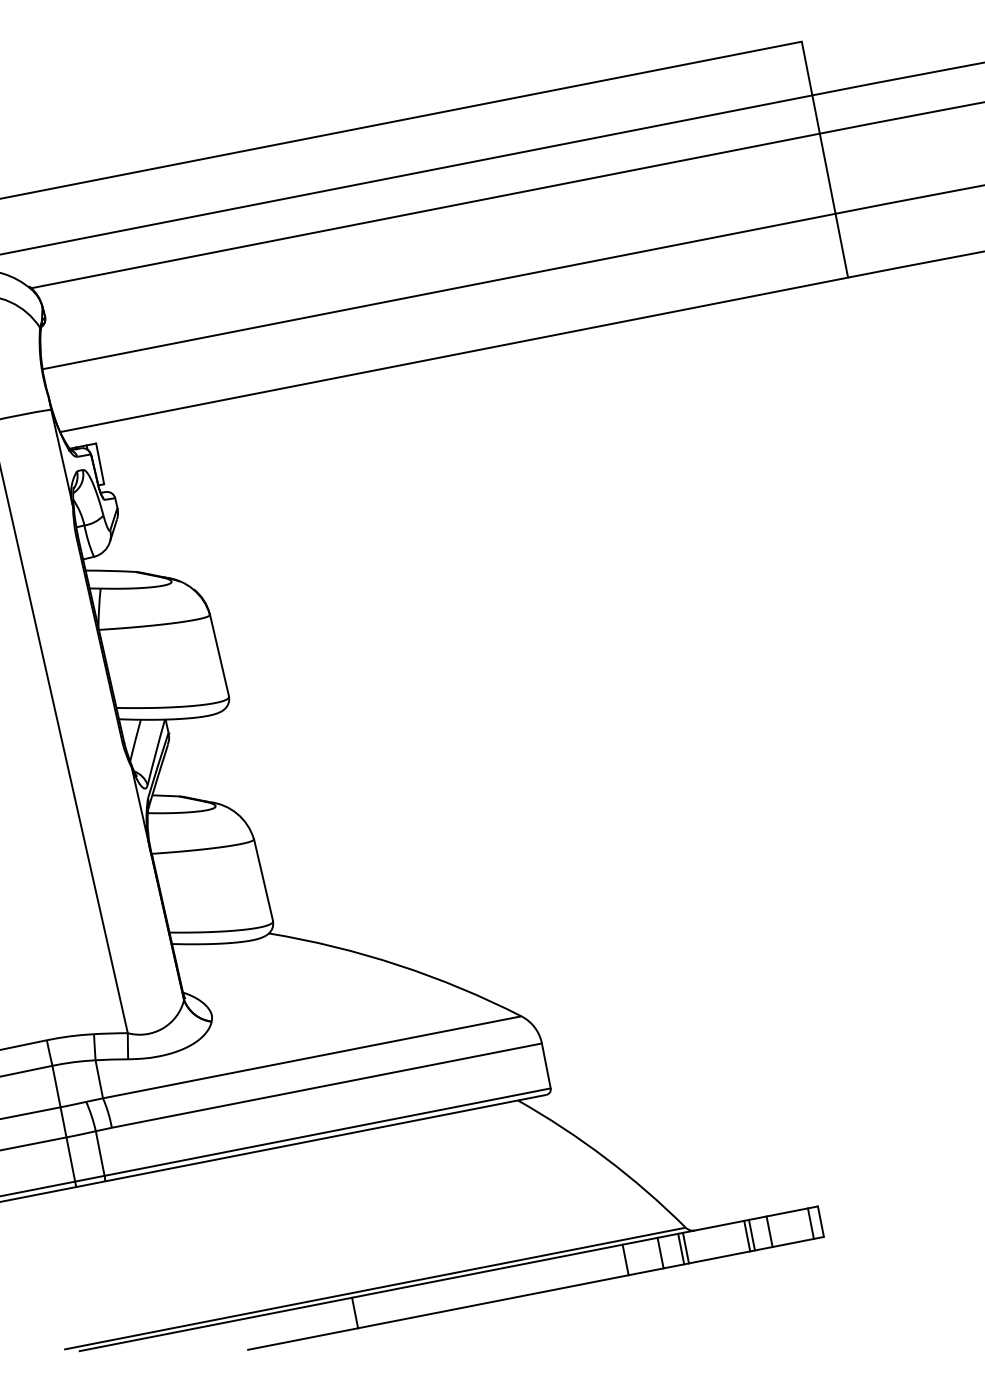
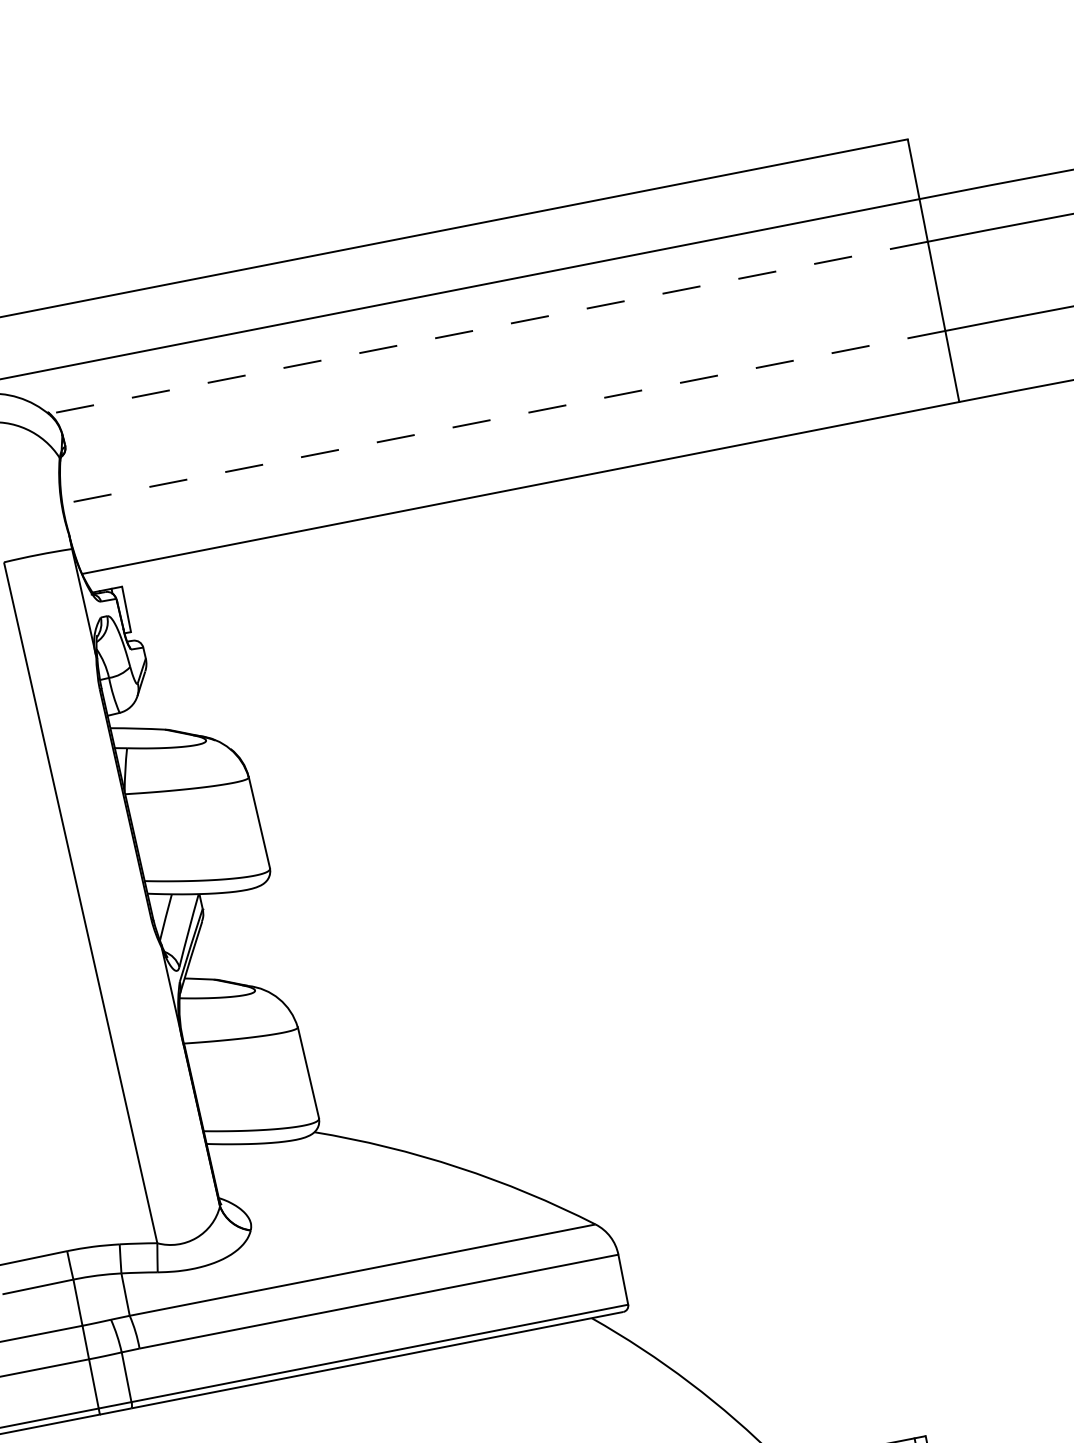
line: (425, 210) -> (488, 327), solid -> dashed
line: (439, 291) -> (504, 417), solid -> dashed

